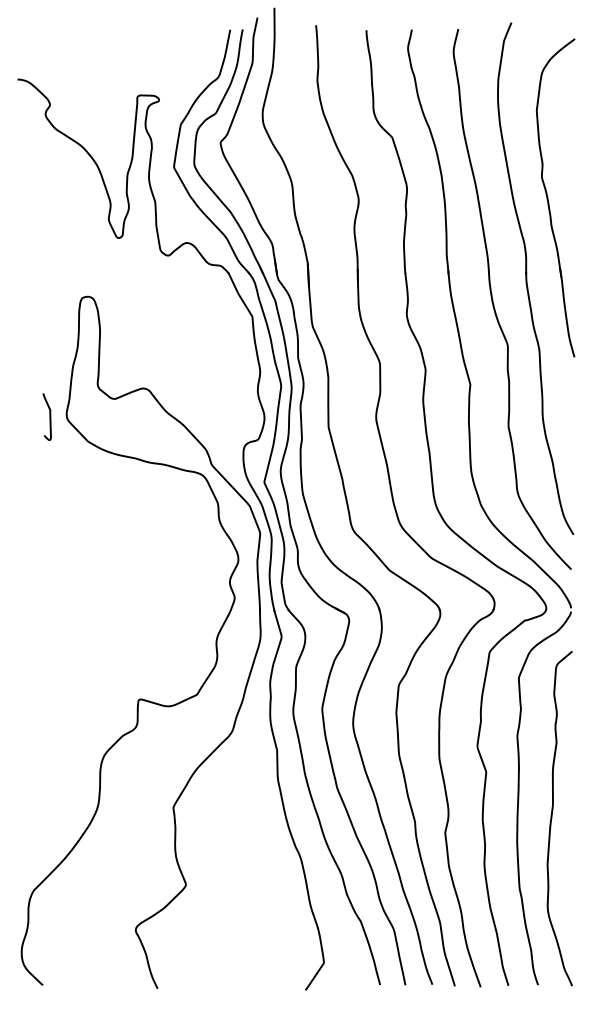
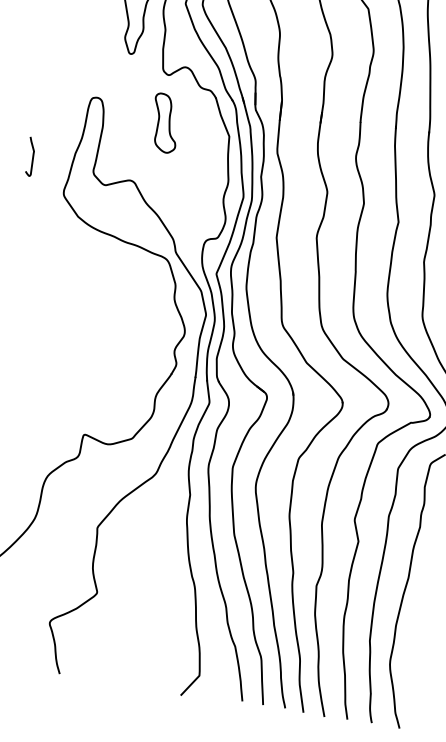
part: (173, 313) -> (165, 123), added
curve: (49, 416) -> (32, 156), moved

